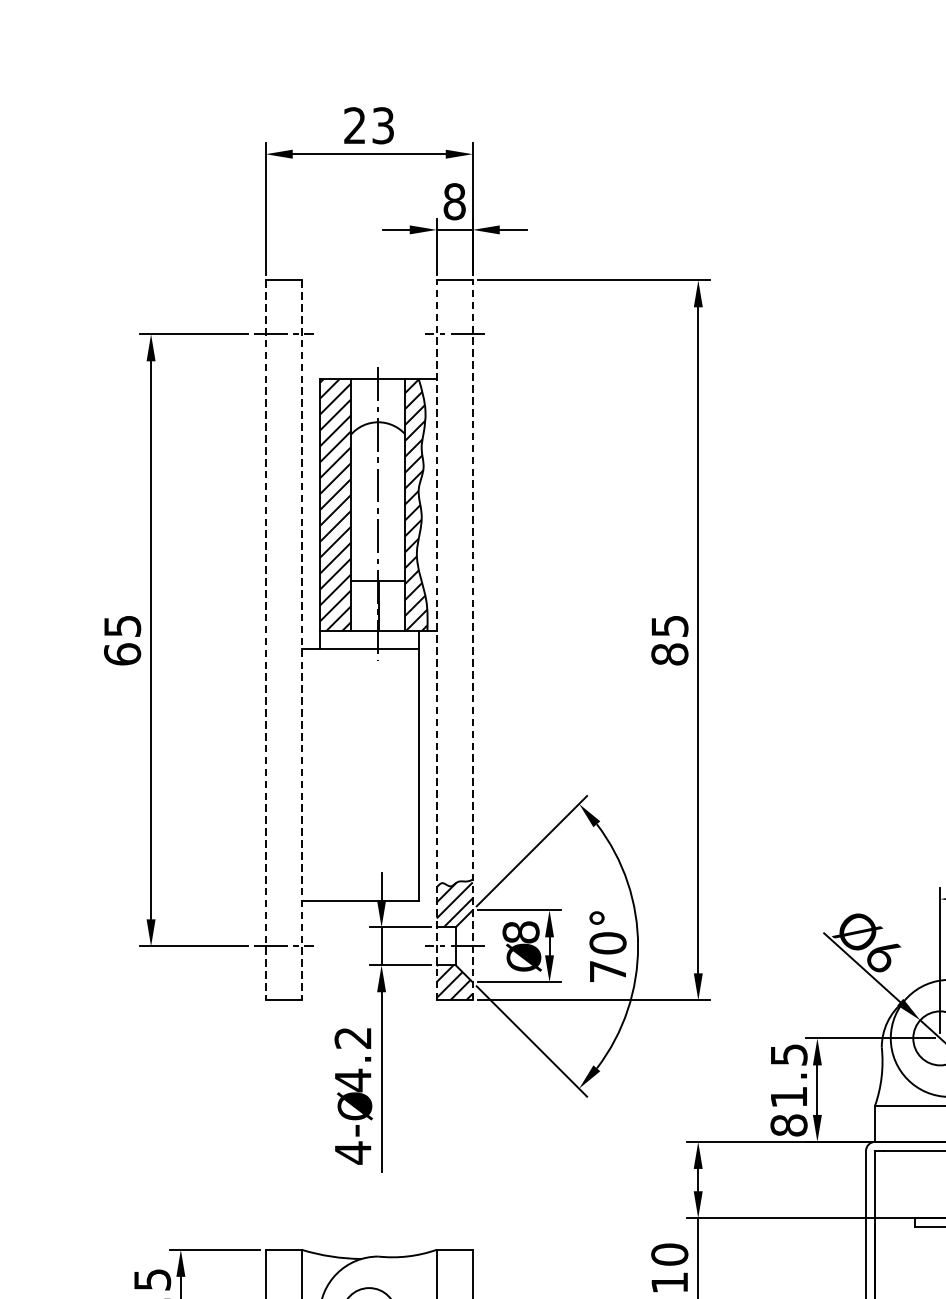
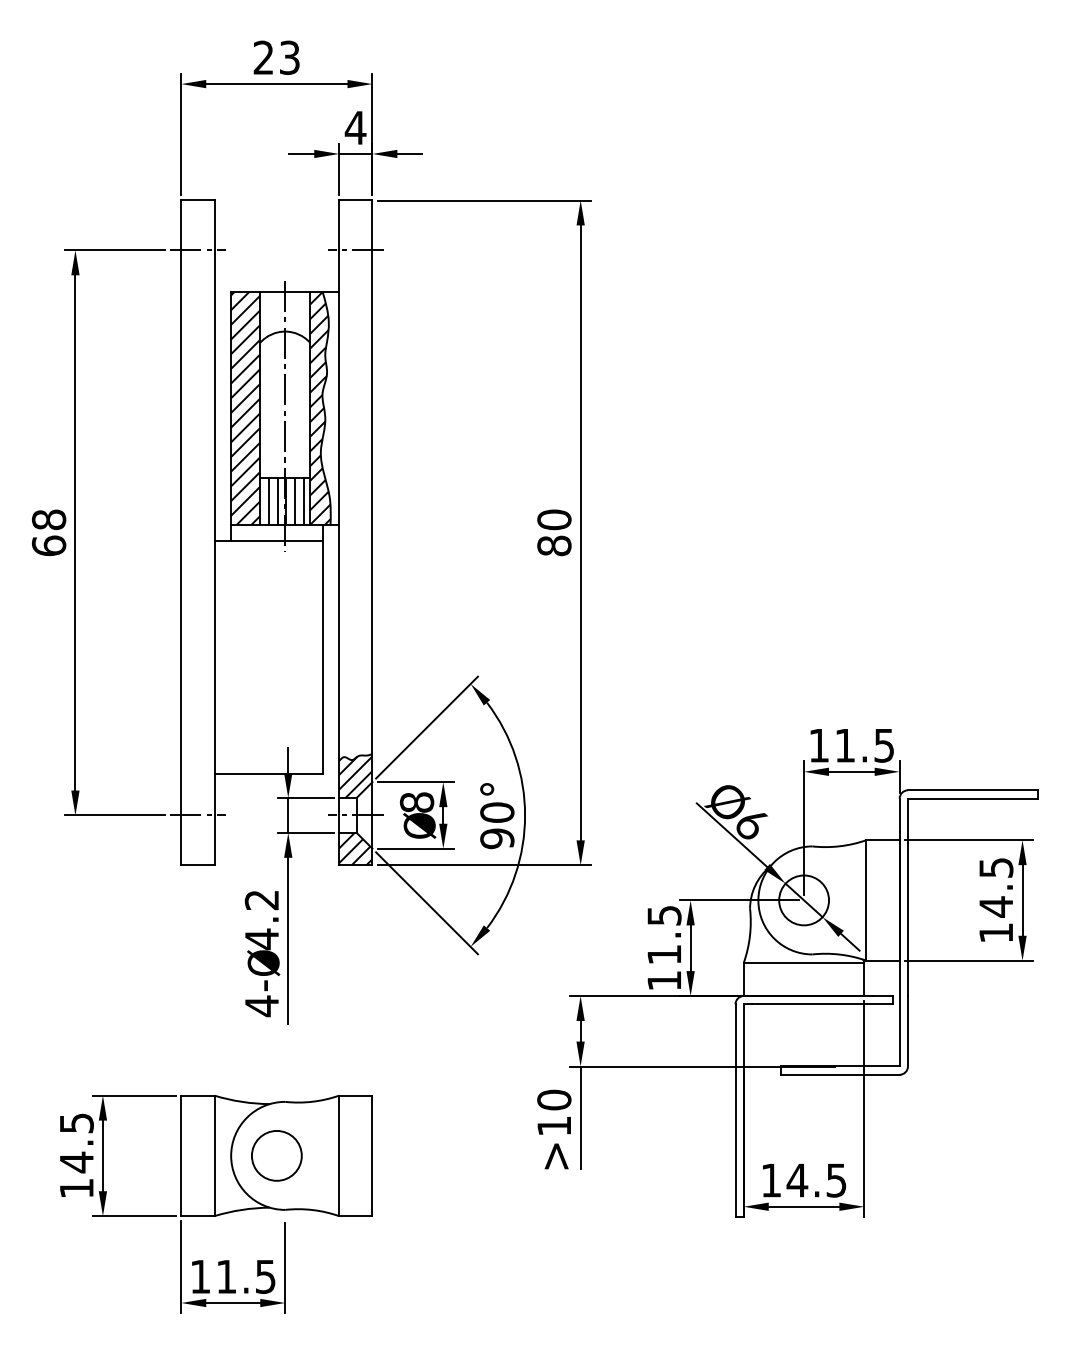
text: (454, 201) -> (355, 127), 8 -> 4
line: (360, 605) -> (268, 500), added
line: (369, 605) -> (277, 500), added
line: (388, 605) -> (294, 500), added
line: (398, 605) -> (303, 500), added
text: (122, 625) -> (49, 519), 65 -> 68
text: (669, 625) -> (554, 519), 85 -> 80
line: (437, 639) -> (339, 532), dashed -> solid
line: (472, 639) -> (372, 532), dashed -> solid
line: (265, 640) -> (181, 533), dashed -> solid
line: (301, 640) -> (214, 533), dashed -> solid
text: (608, 971) -> (497, 838), 70° -> 90°
text: (789, 1125) -> (664, 980), 81.5 -> 11.5

